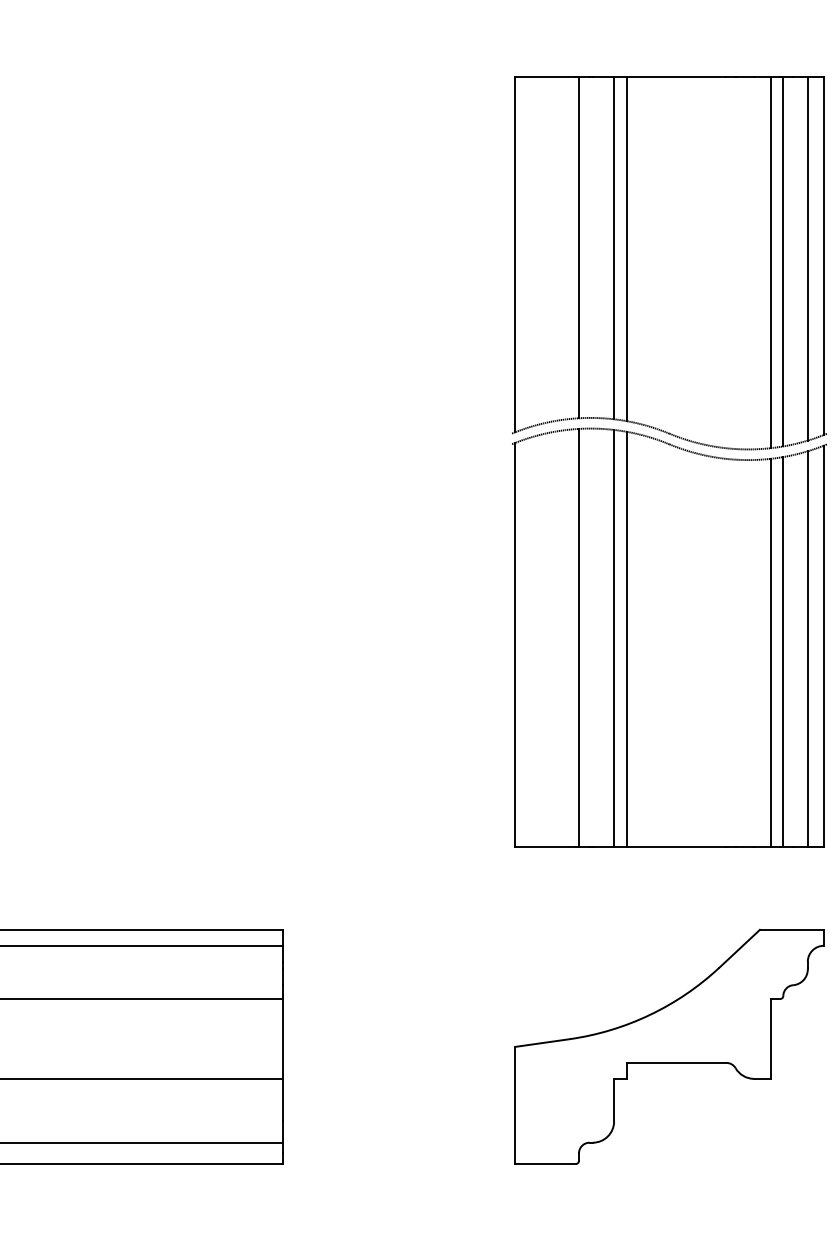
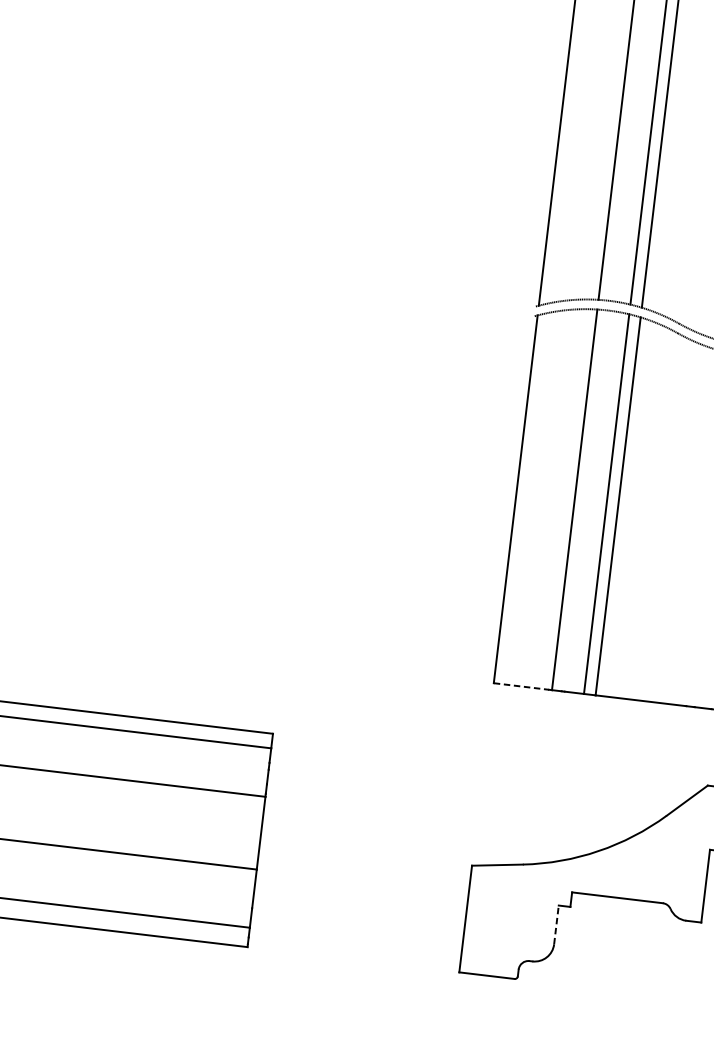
line: (545, 846) -> (521, 686), solid -> dashed
line: (614, 1099) -> (556, 924), solid -> dashed

